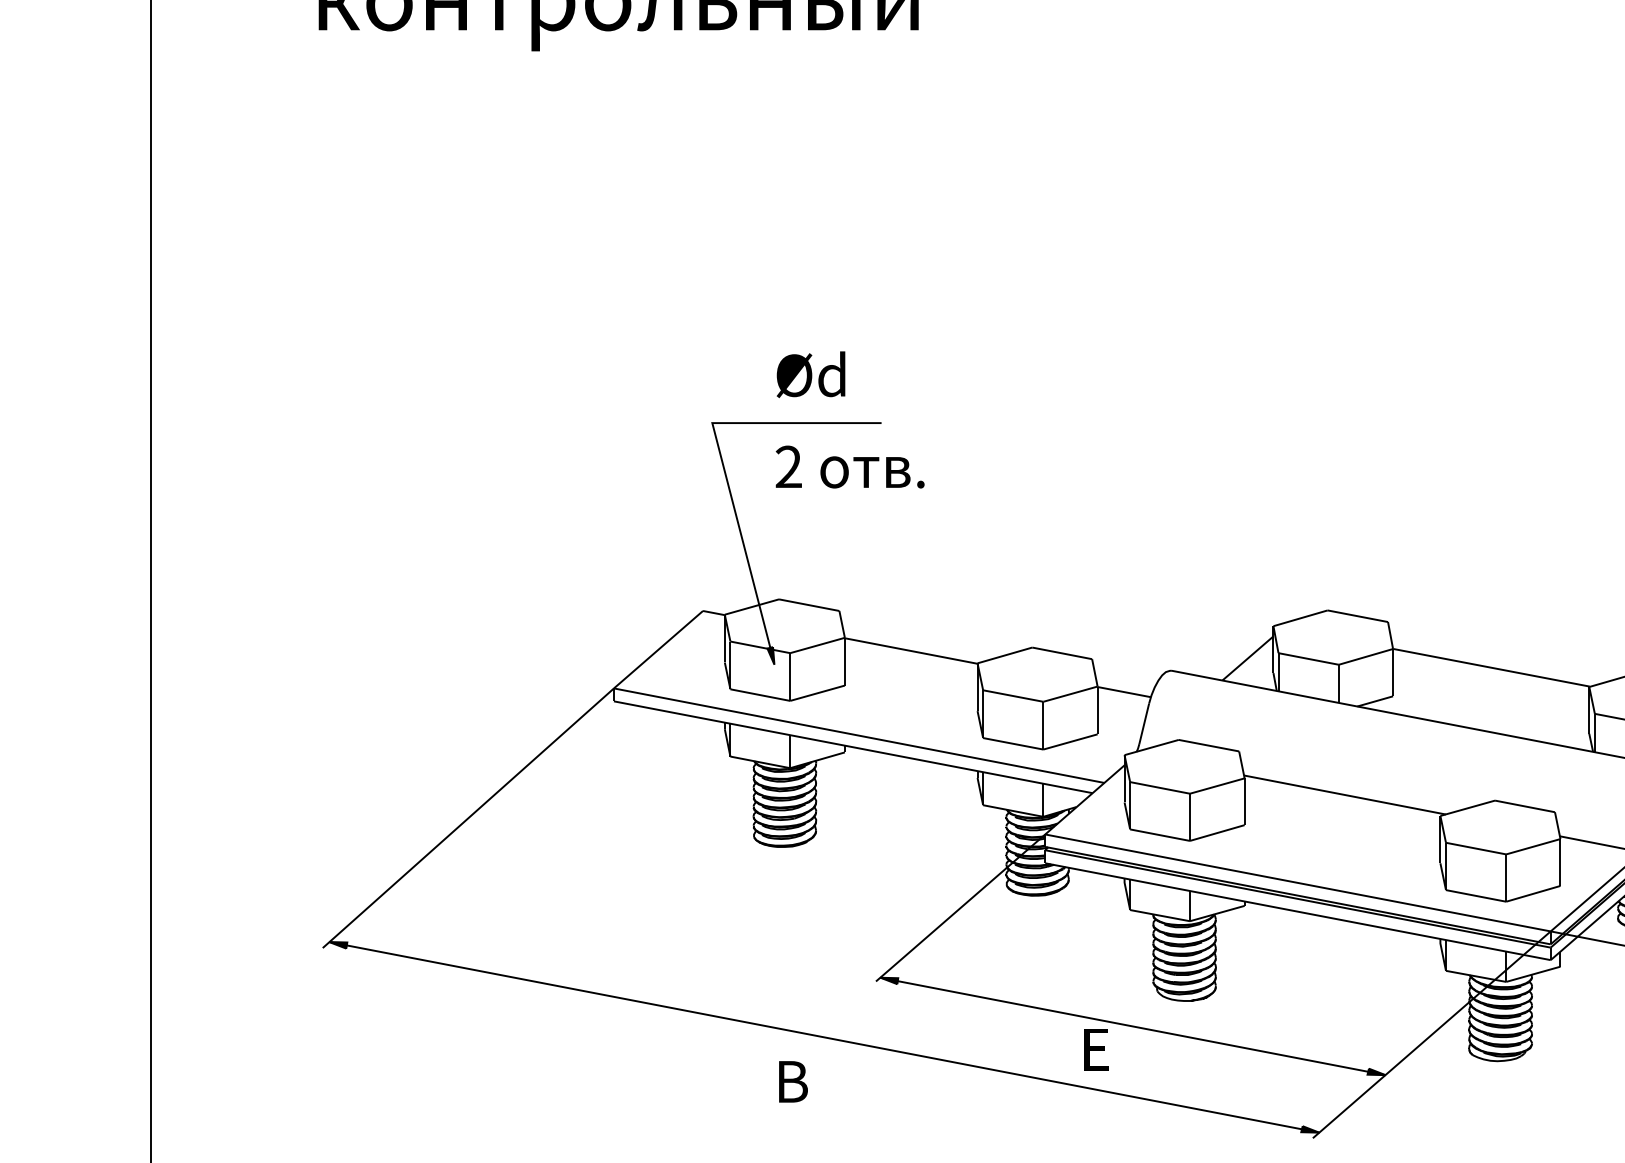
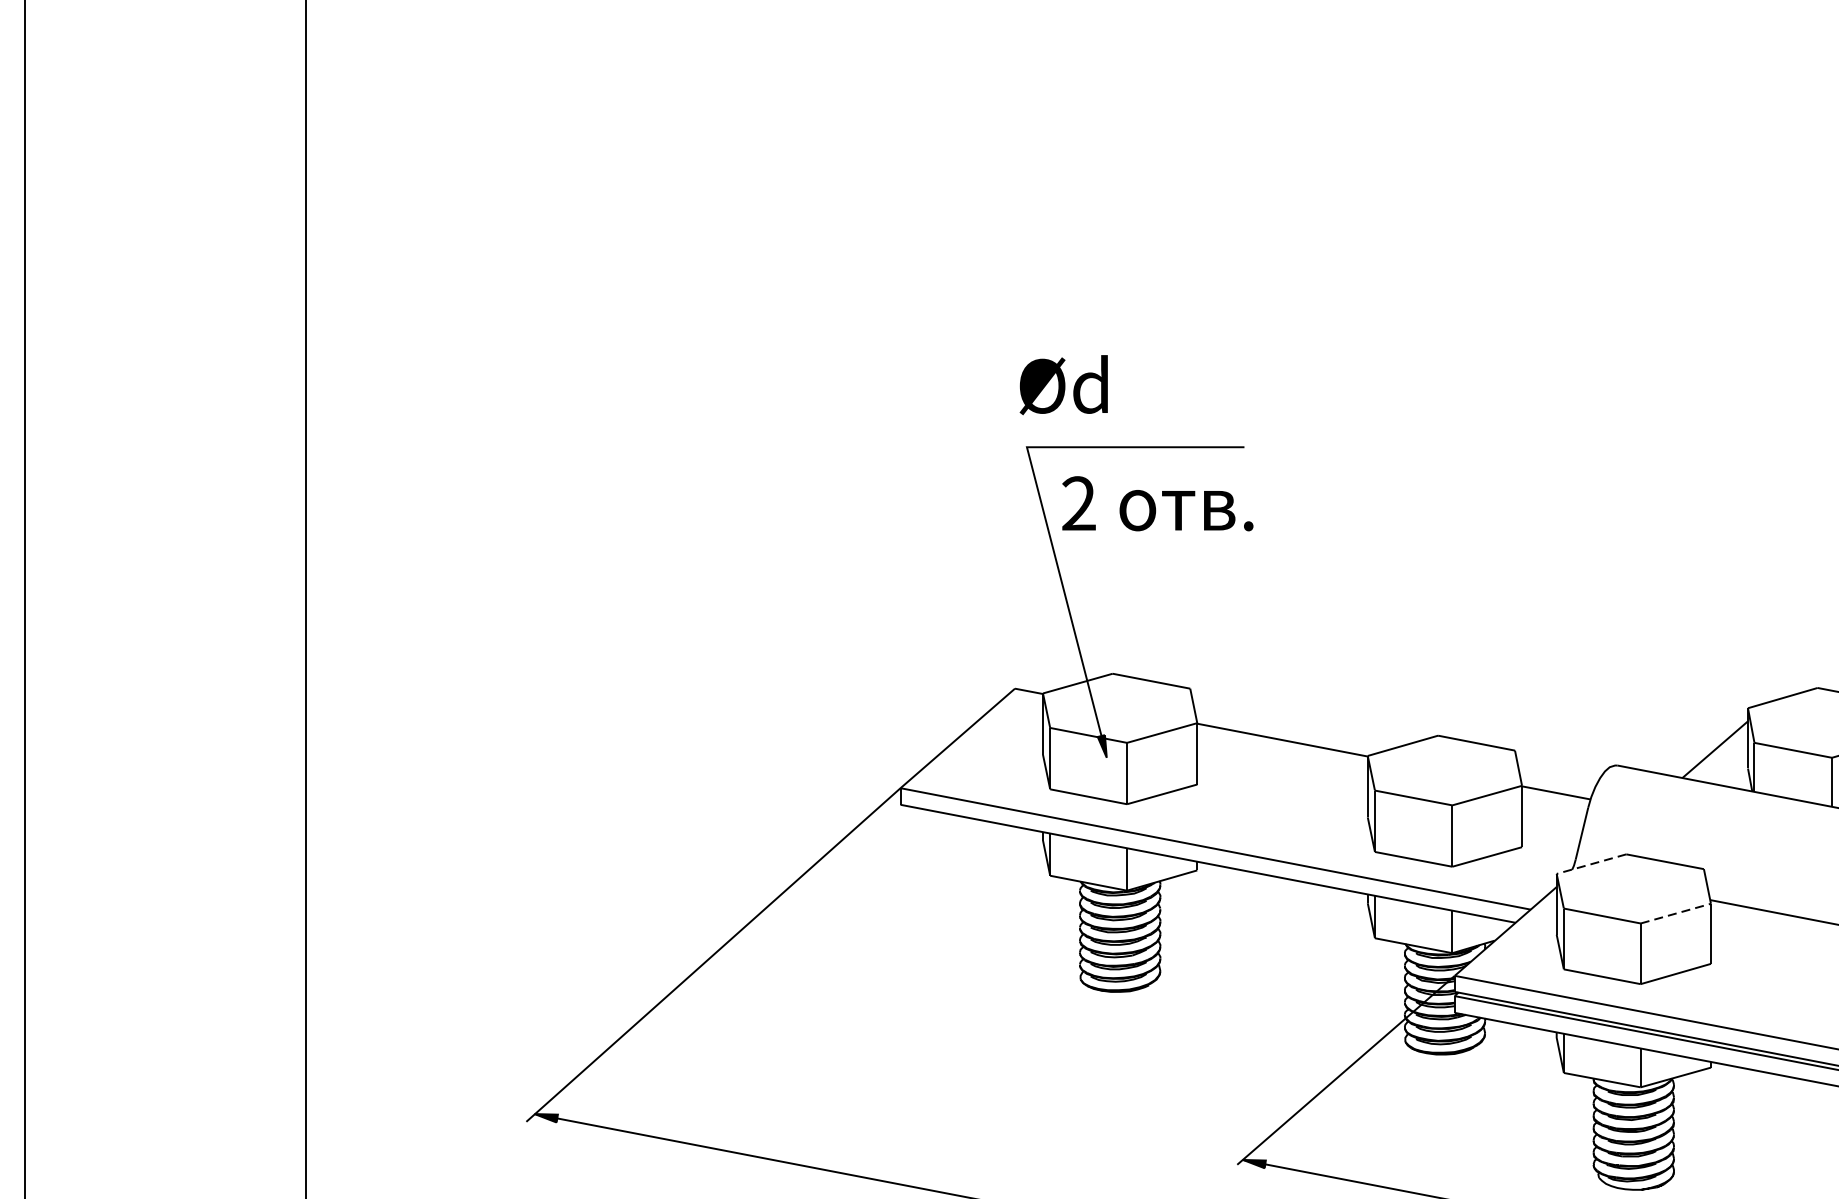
text: (810, 374) -> (1063, 384), moved
text: (849, 466) -> (1156, 503), moved
line: (1151, 747) -> (1591, 864), solid -> dashed
line: (1217, 785) -> (1676, 912), solid -> dashed

